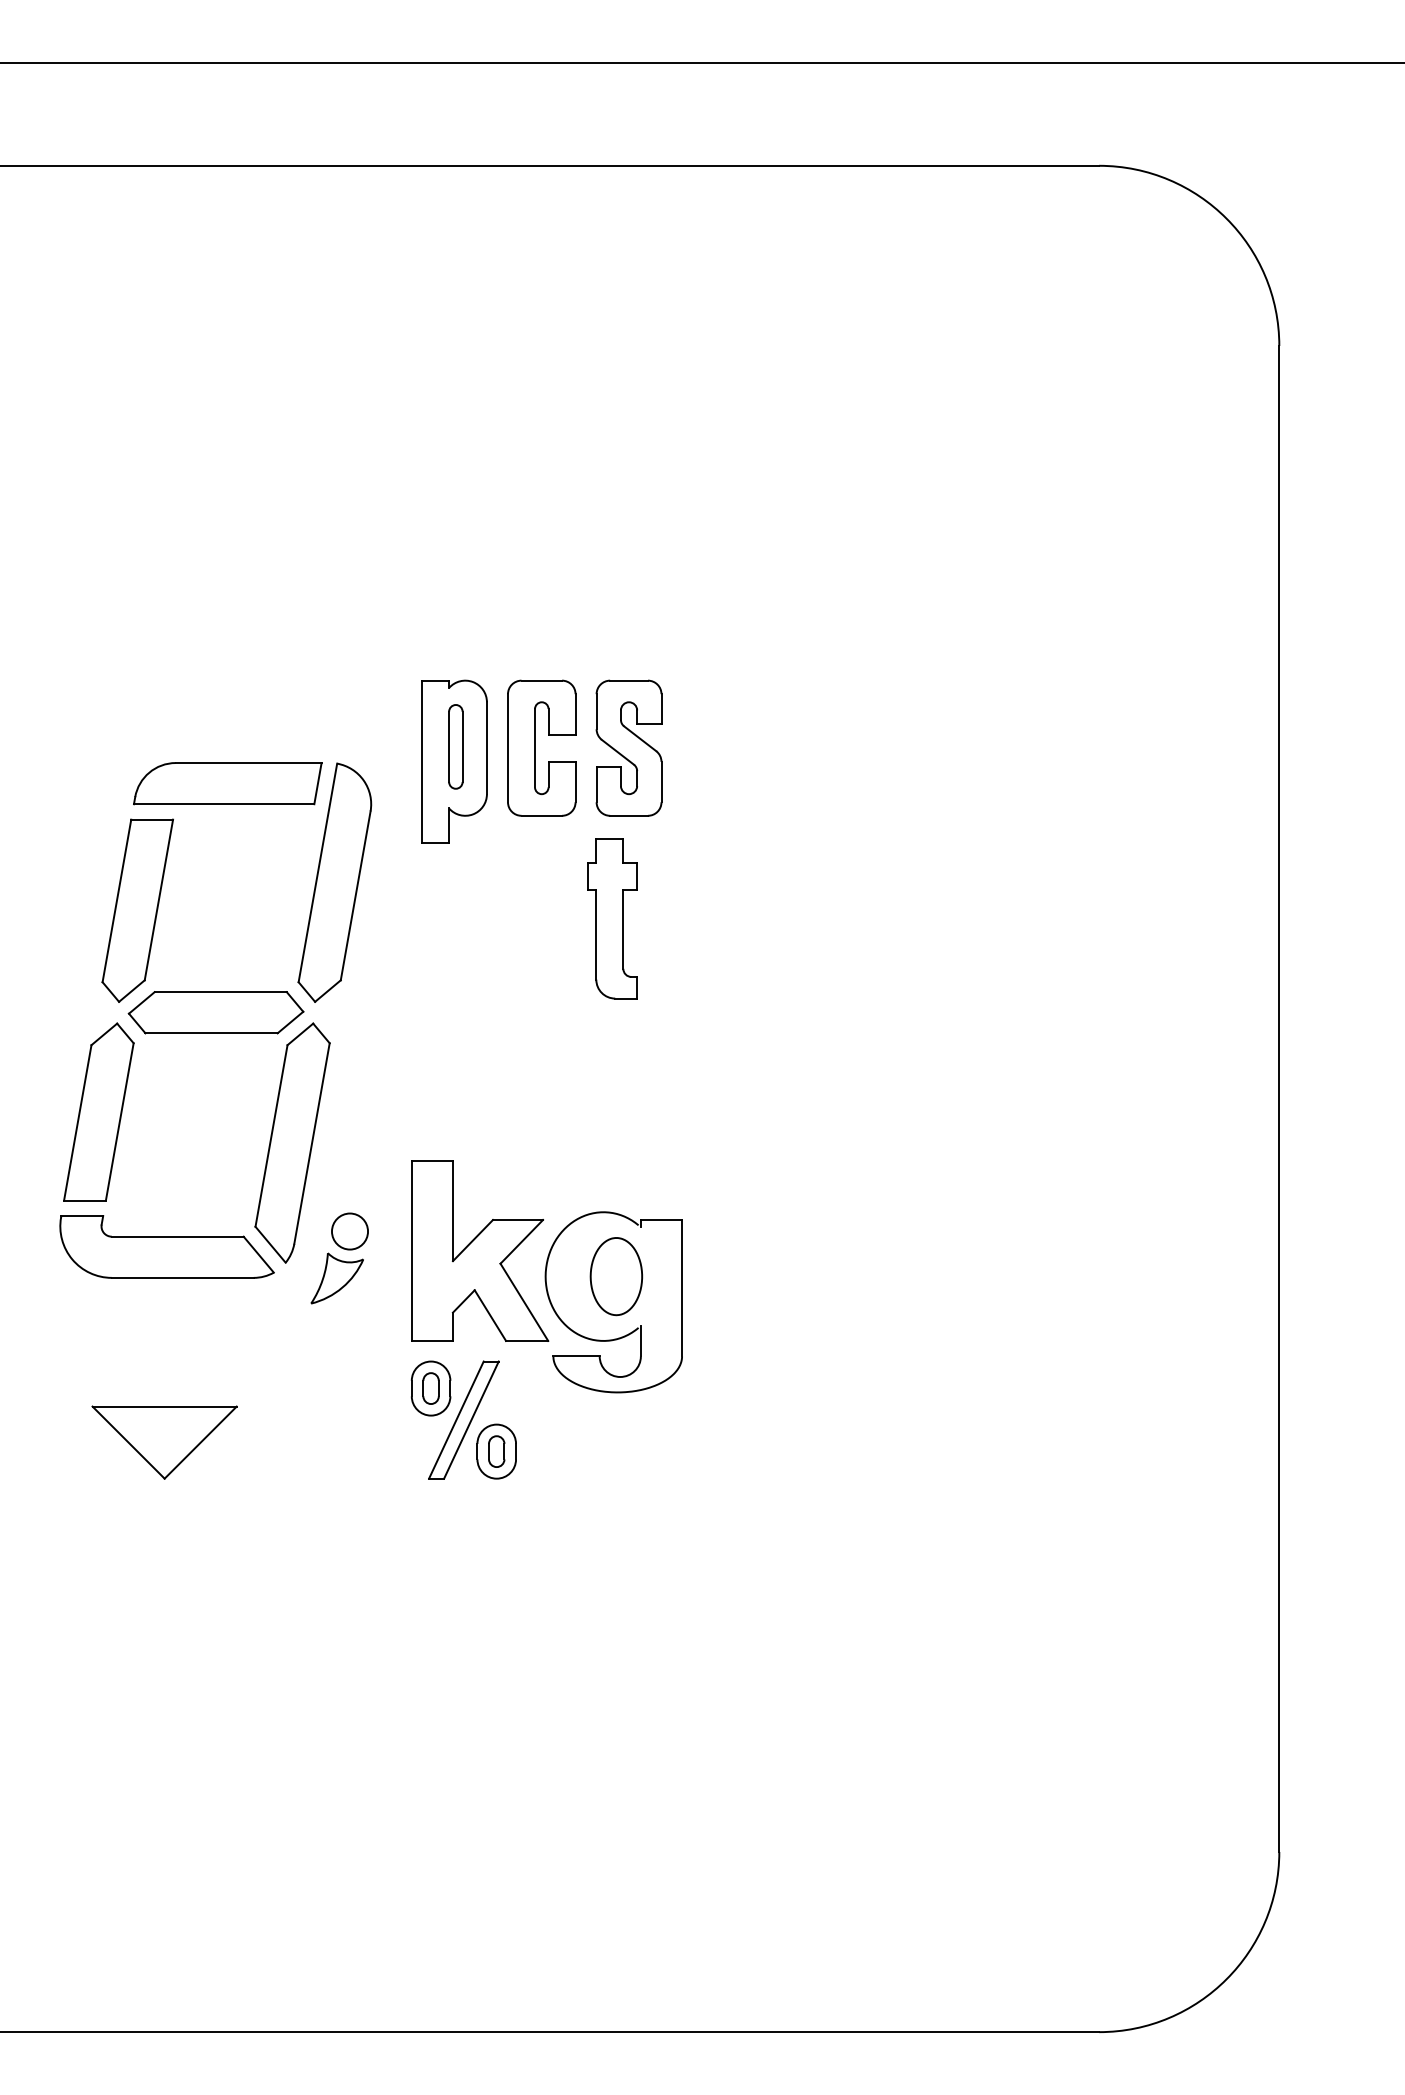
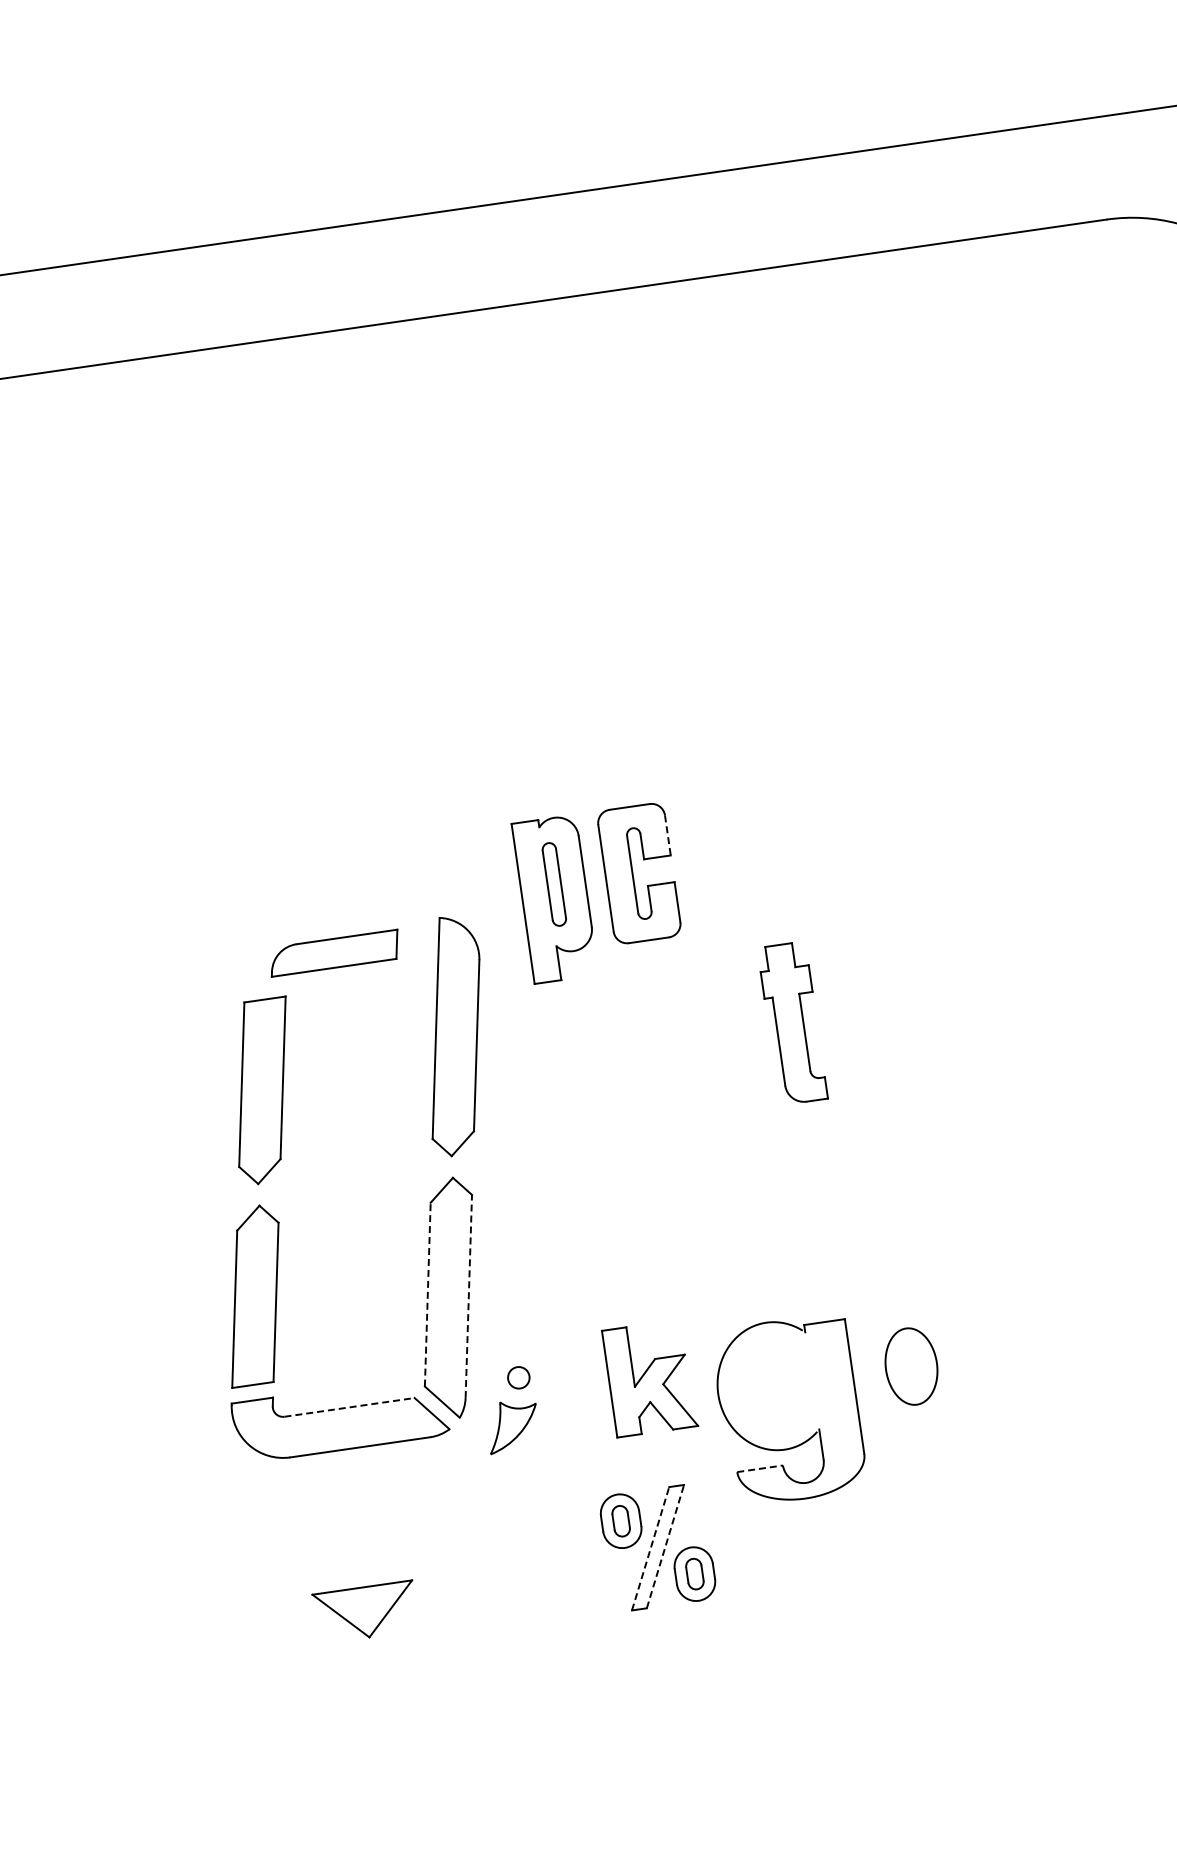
line: (575, 714) -> (667, 835), solid -> dashed
part: (628, 747) -> (724, 860), removed
part: (227, 783) -> (334, 953), size x0.7
part: (612, 918) -> (792, 1023), moved
part: (215, 1012) -> (354, 1180), removed
line: (271, 1135) -> (427, 1294), solid -> dashed
line: (312, 1143) -> (469, 1296), solid -> dashed
circle: (350, 1231) -> (519, 1377), size x0.6
line: (177, 1236) -> (349, 1407), solid -> dashed
part: (480, 1250) -> (650, 1377), size x0.6
part: (616, 1276) -> (911, 1366), moved
line: (577, 1356) -> (761, 1468), solid -> dashed
line: (456, 1420) -> (650, 1549), solid -> dashed
line: (471, 1420) -> (665, 1546), solid -> dashed
part: (164, 1442) -> (365, 1612), size x0.7

